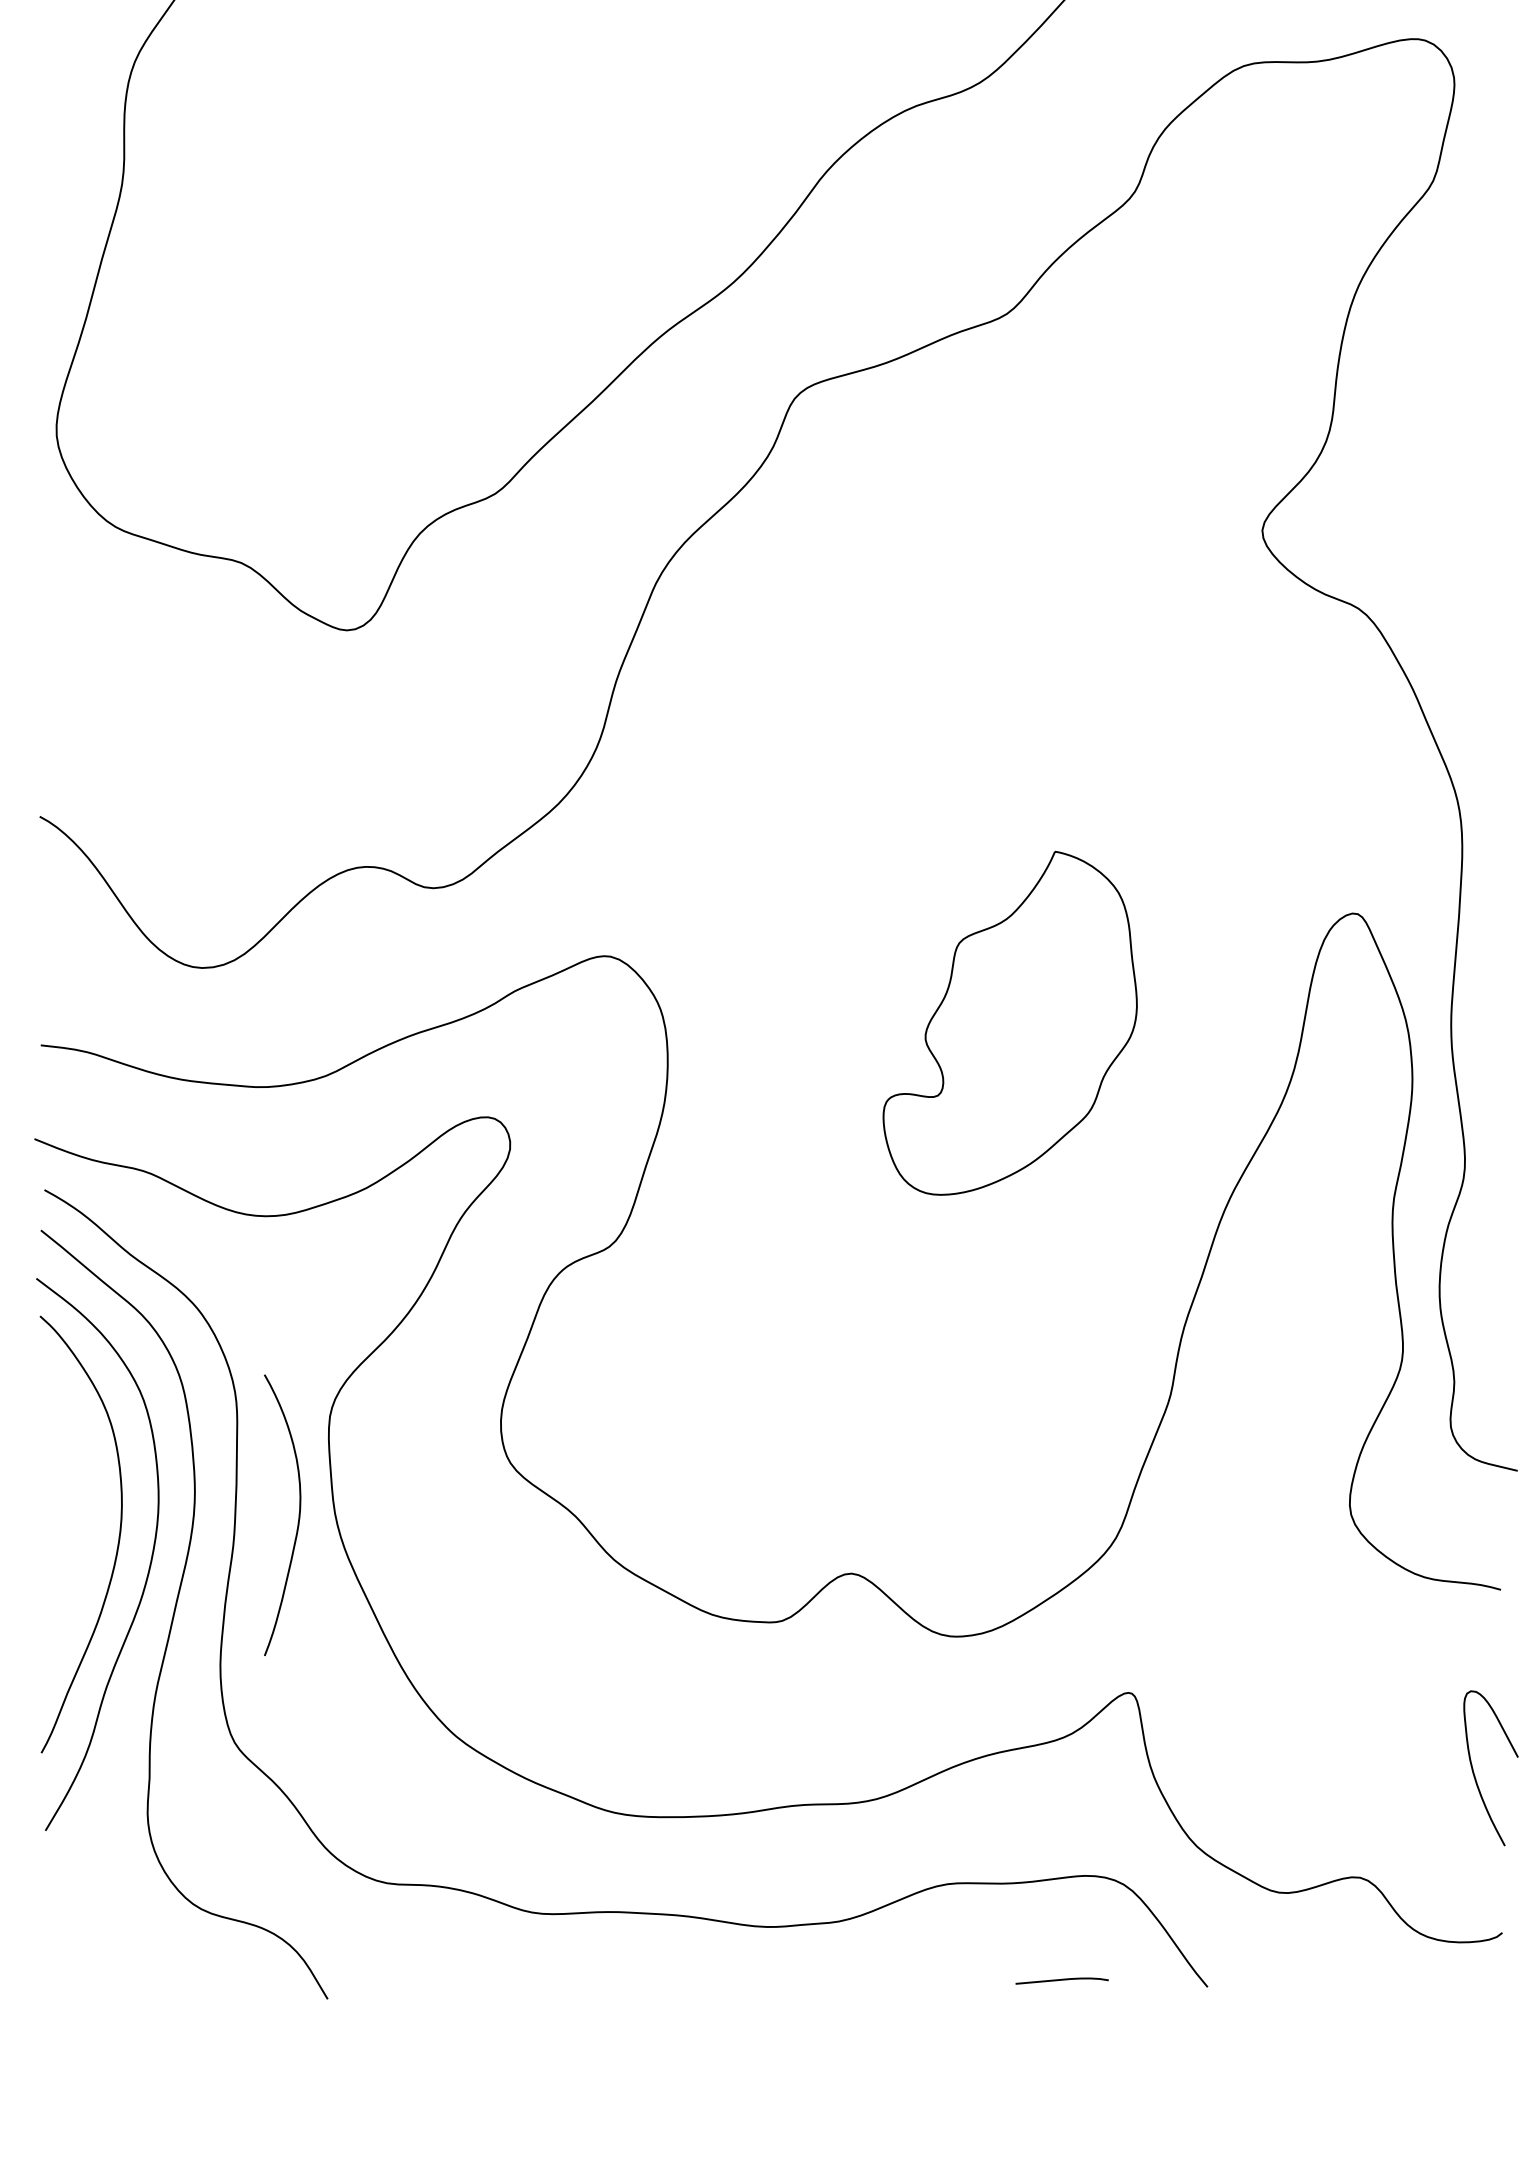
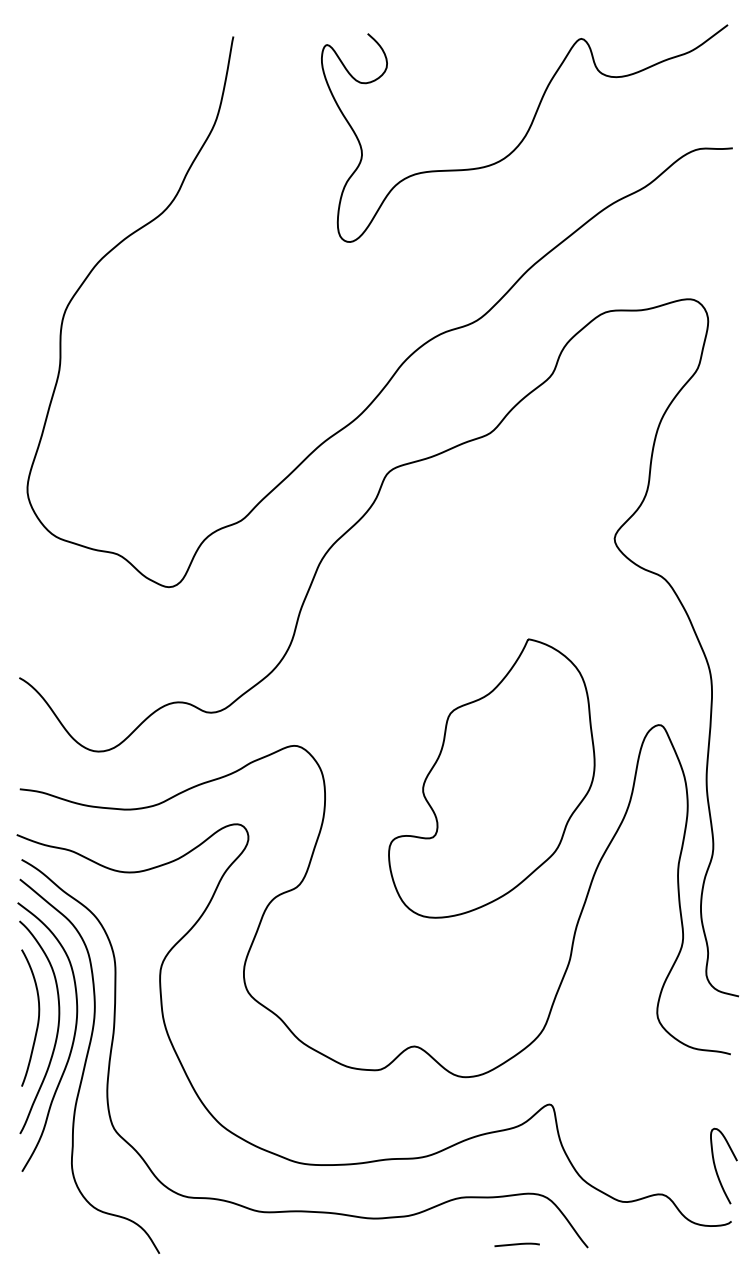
part: (1009, 1023) -> (491, 778), size x1.67
curve: (296, 1518) -> (37, 1019), moved
curve: (1475, 1770) -> (716, 1167), moved

